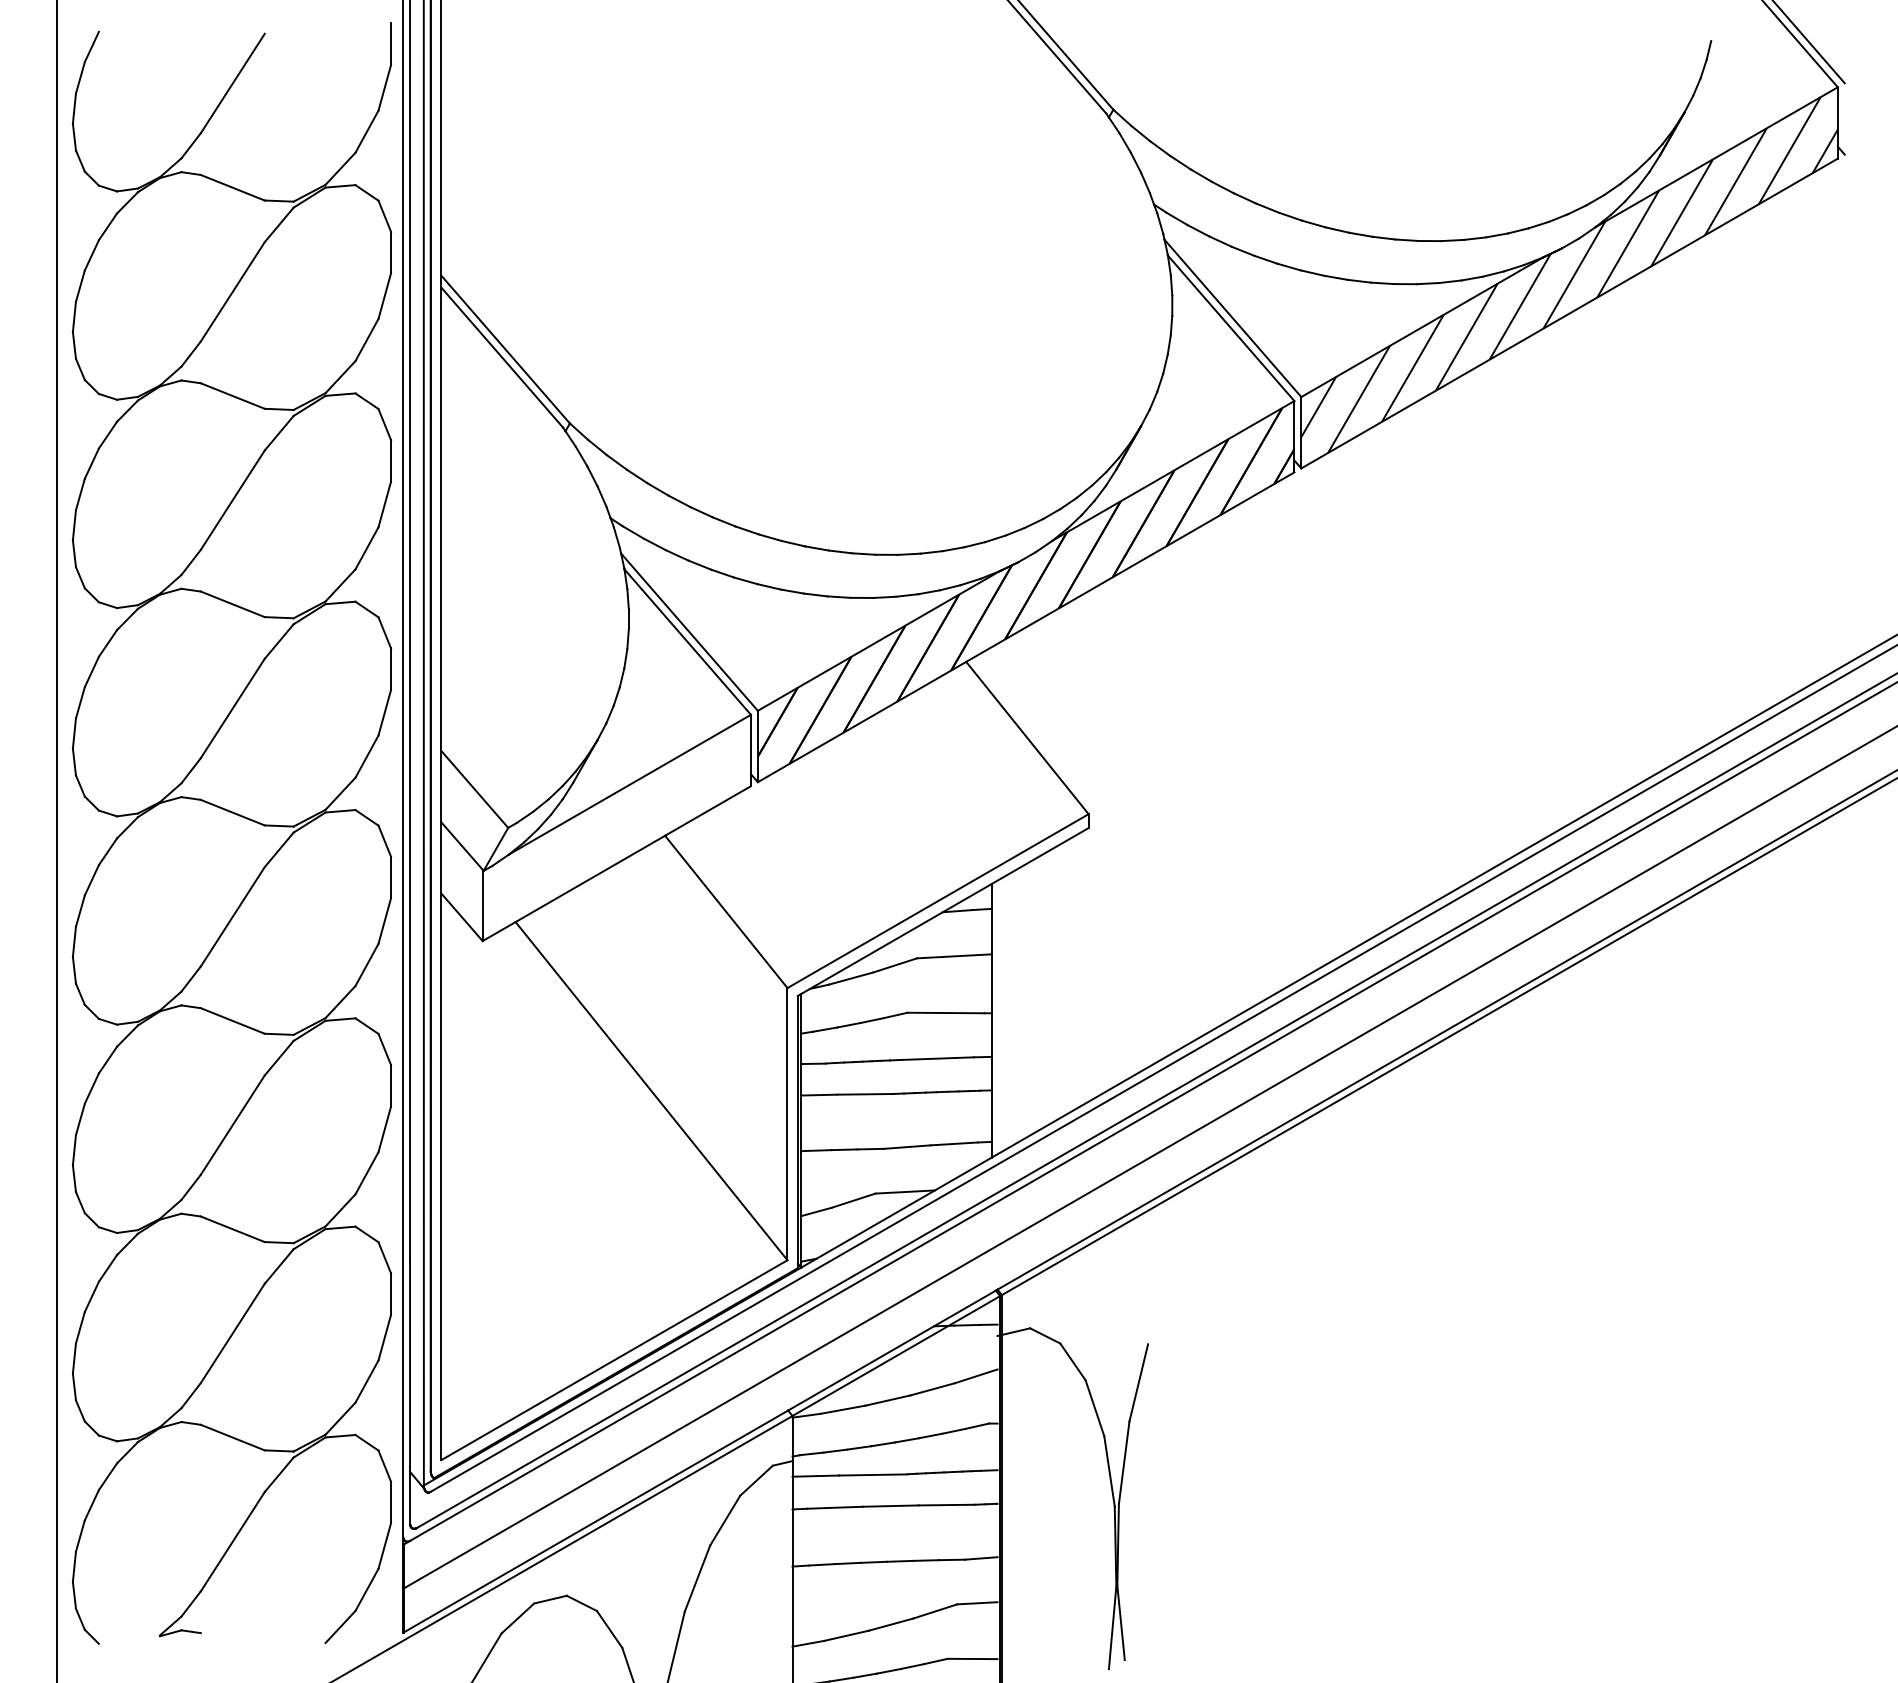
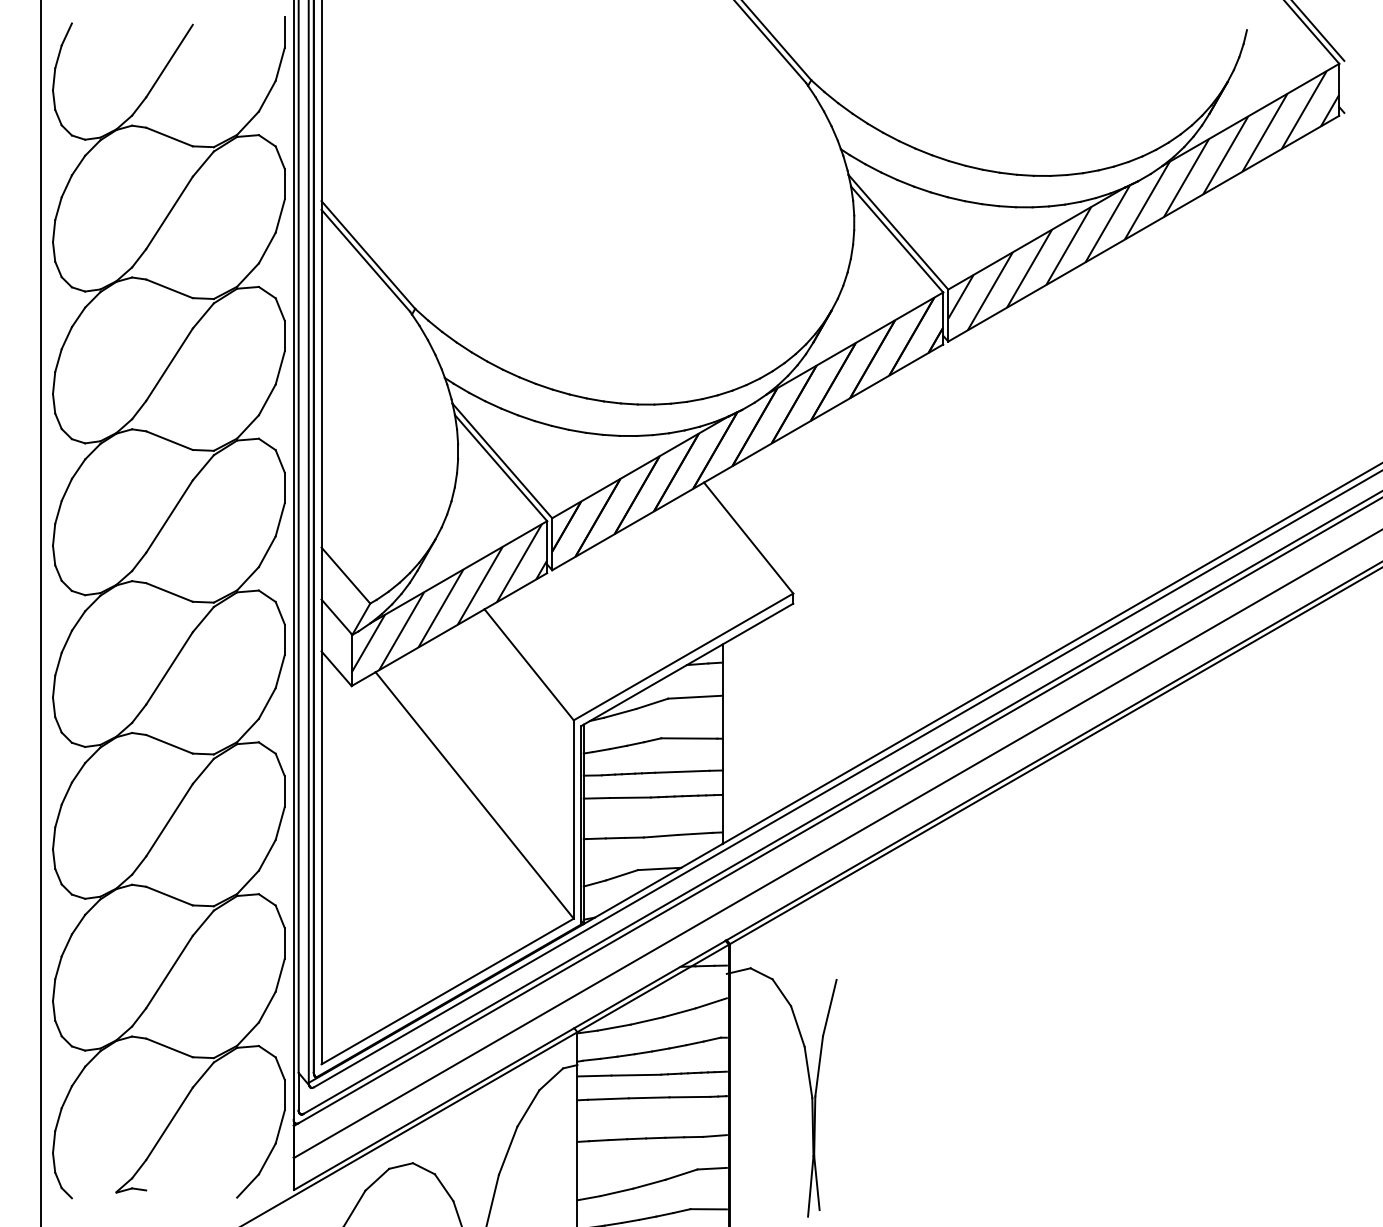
hatch: (616, 820) -> (449, 598), added

